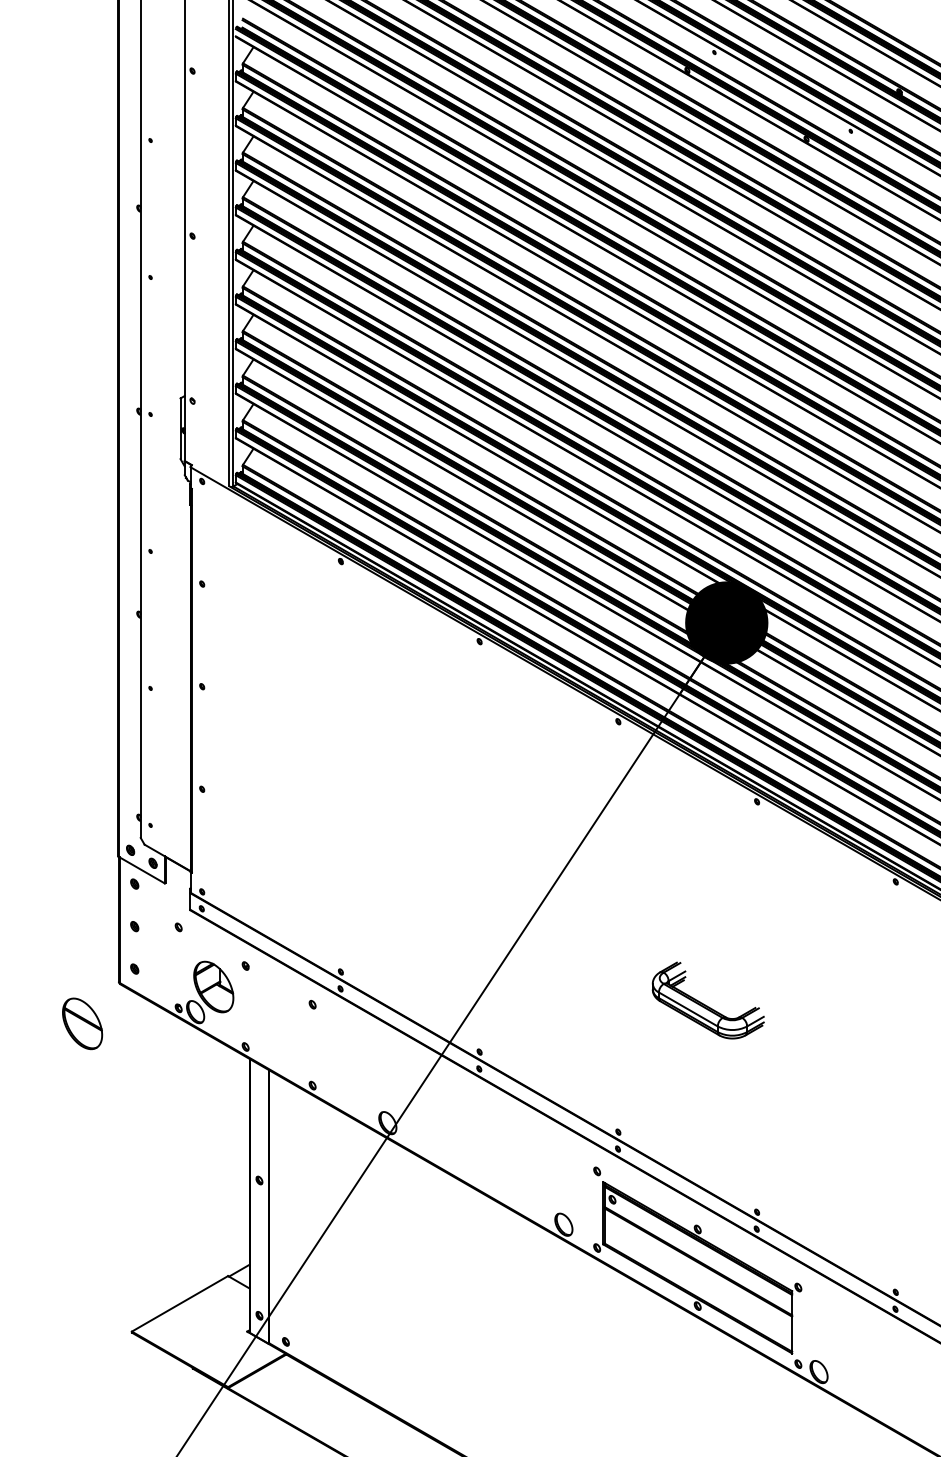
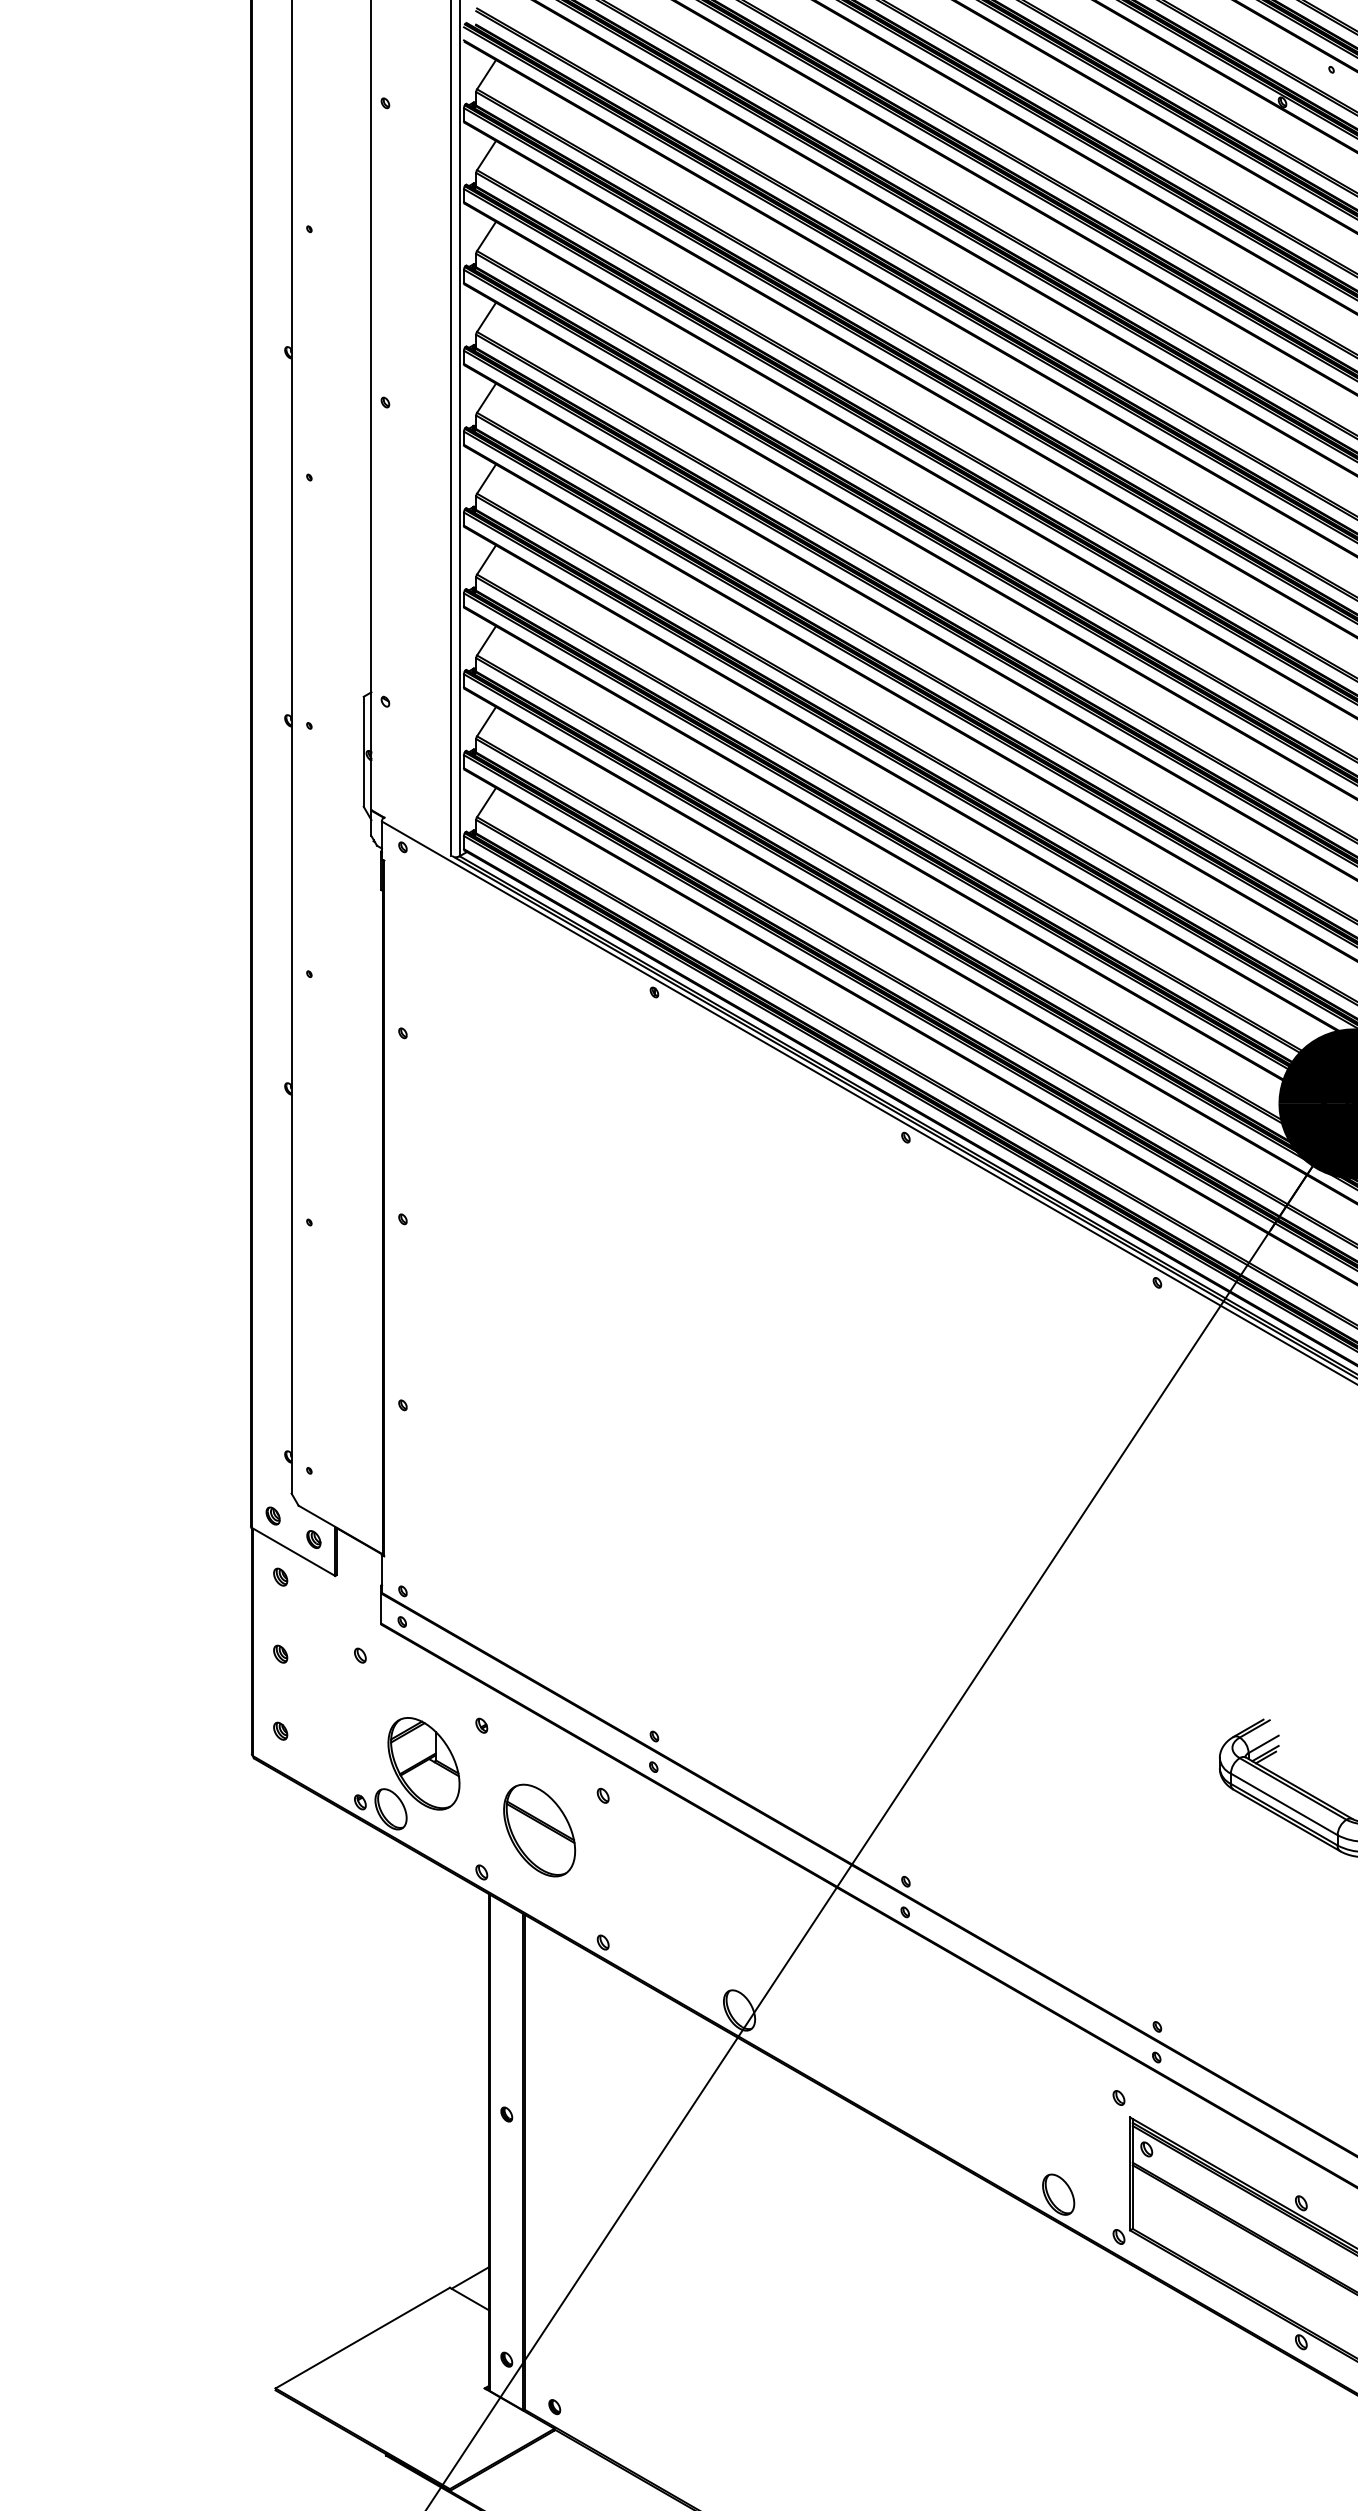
part: (82, 1023) -> (539, 1829), moved

